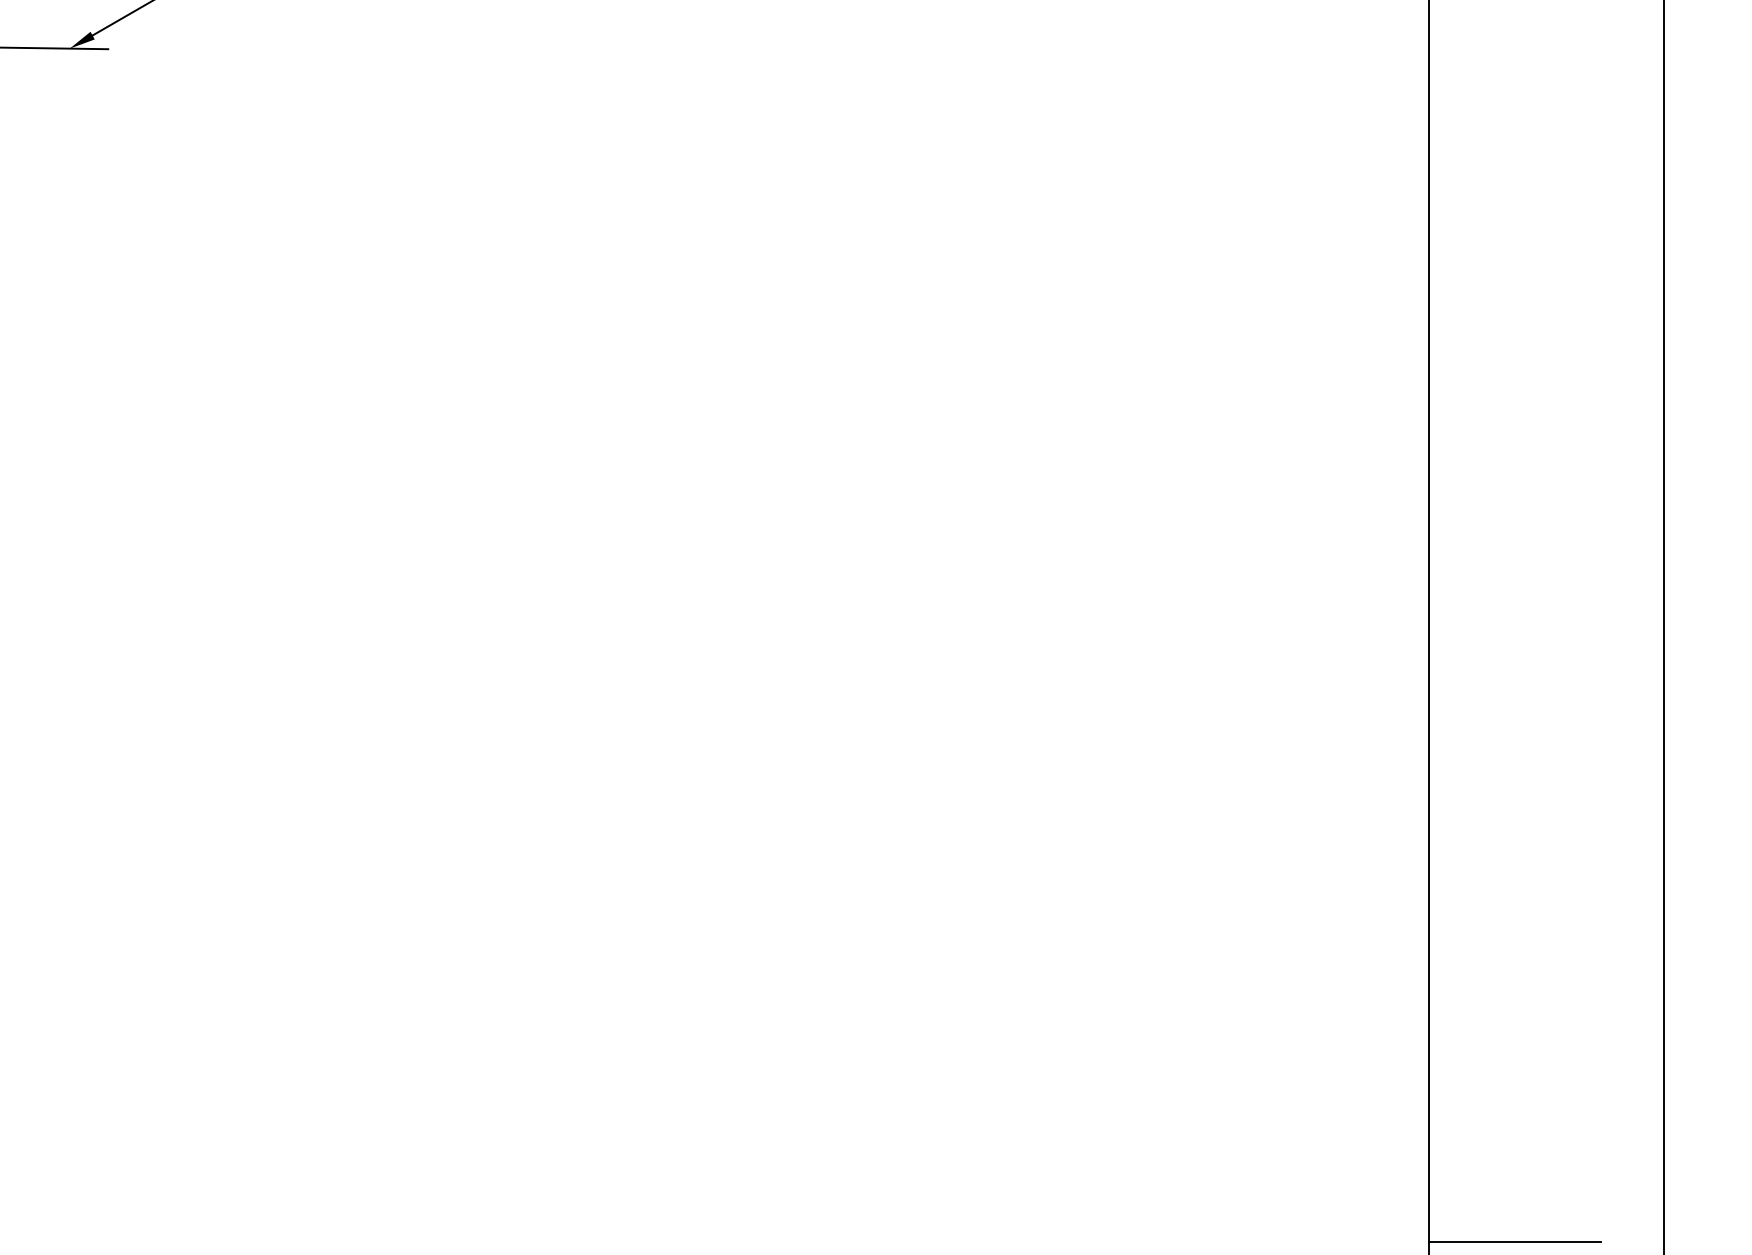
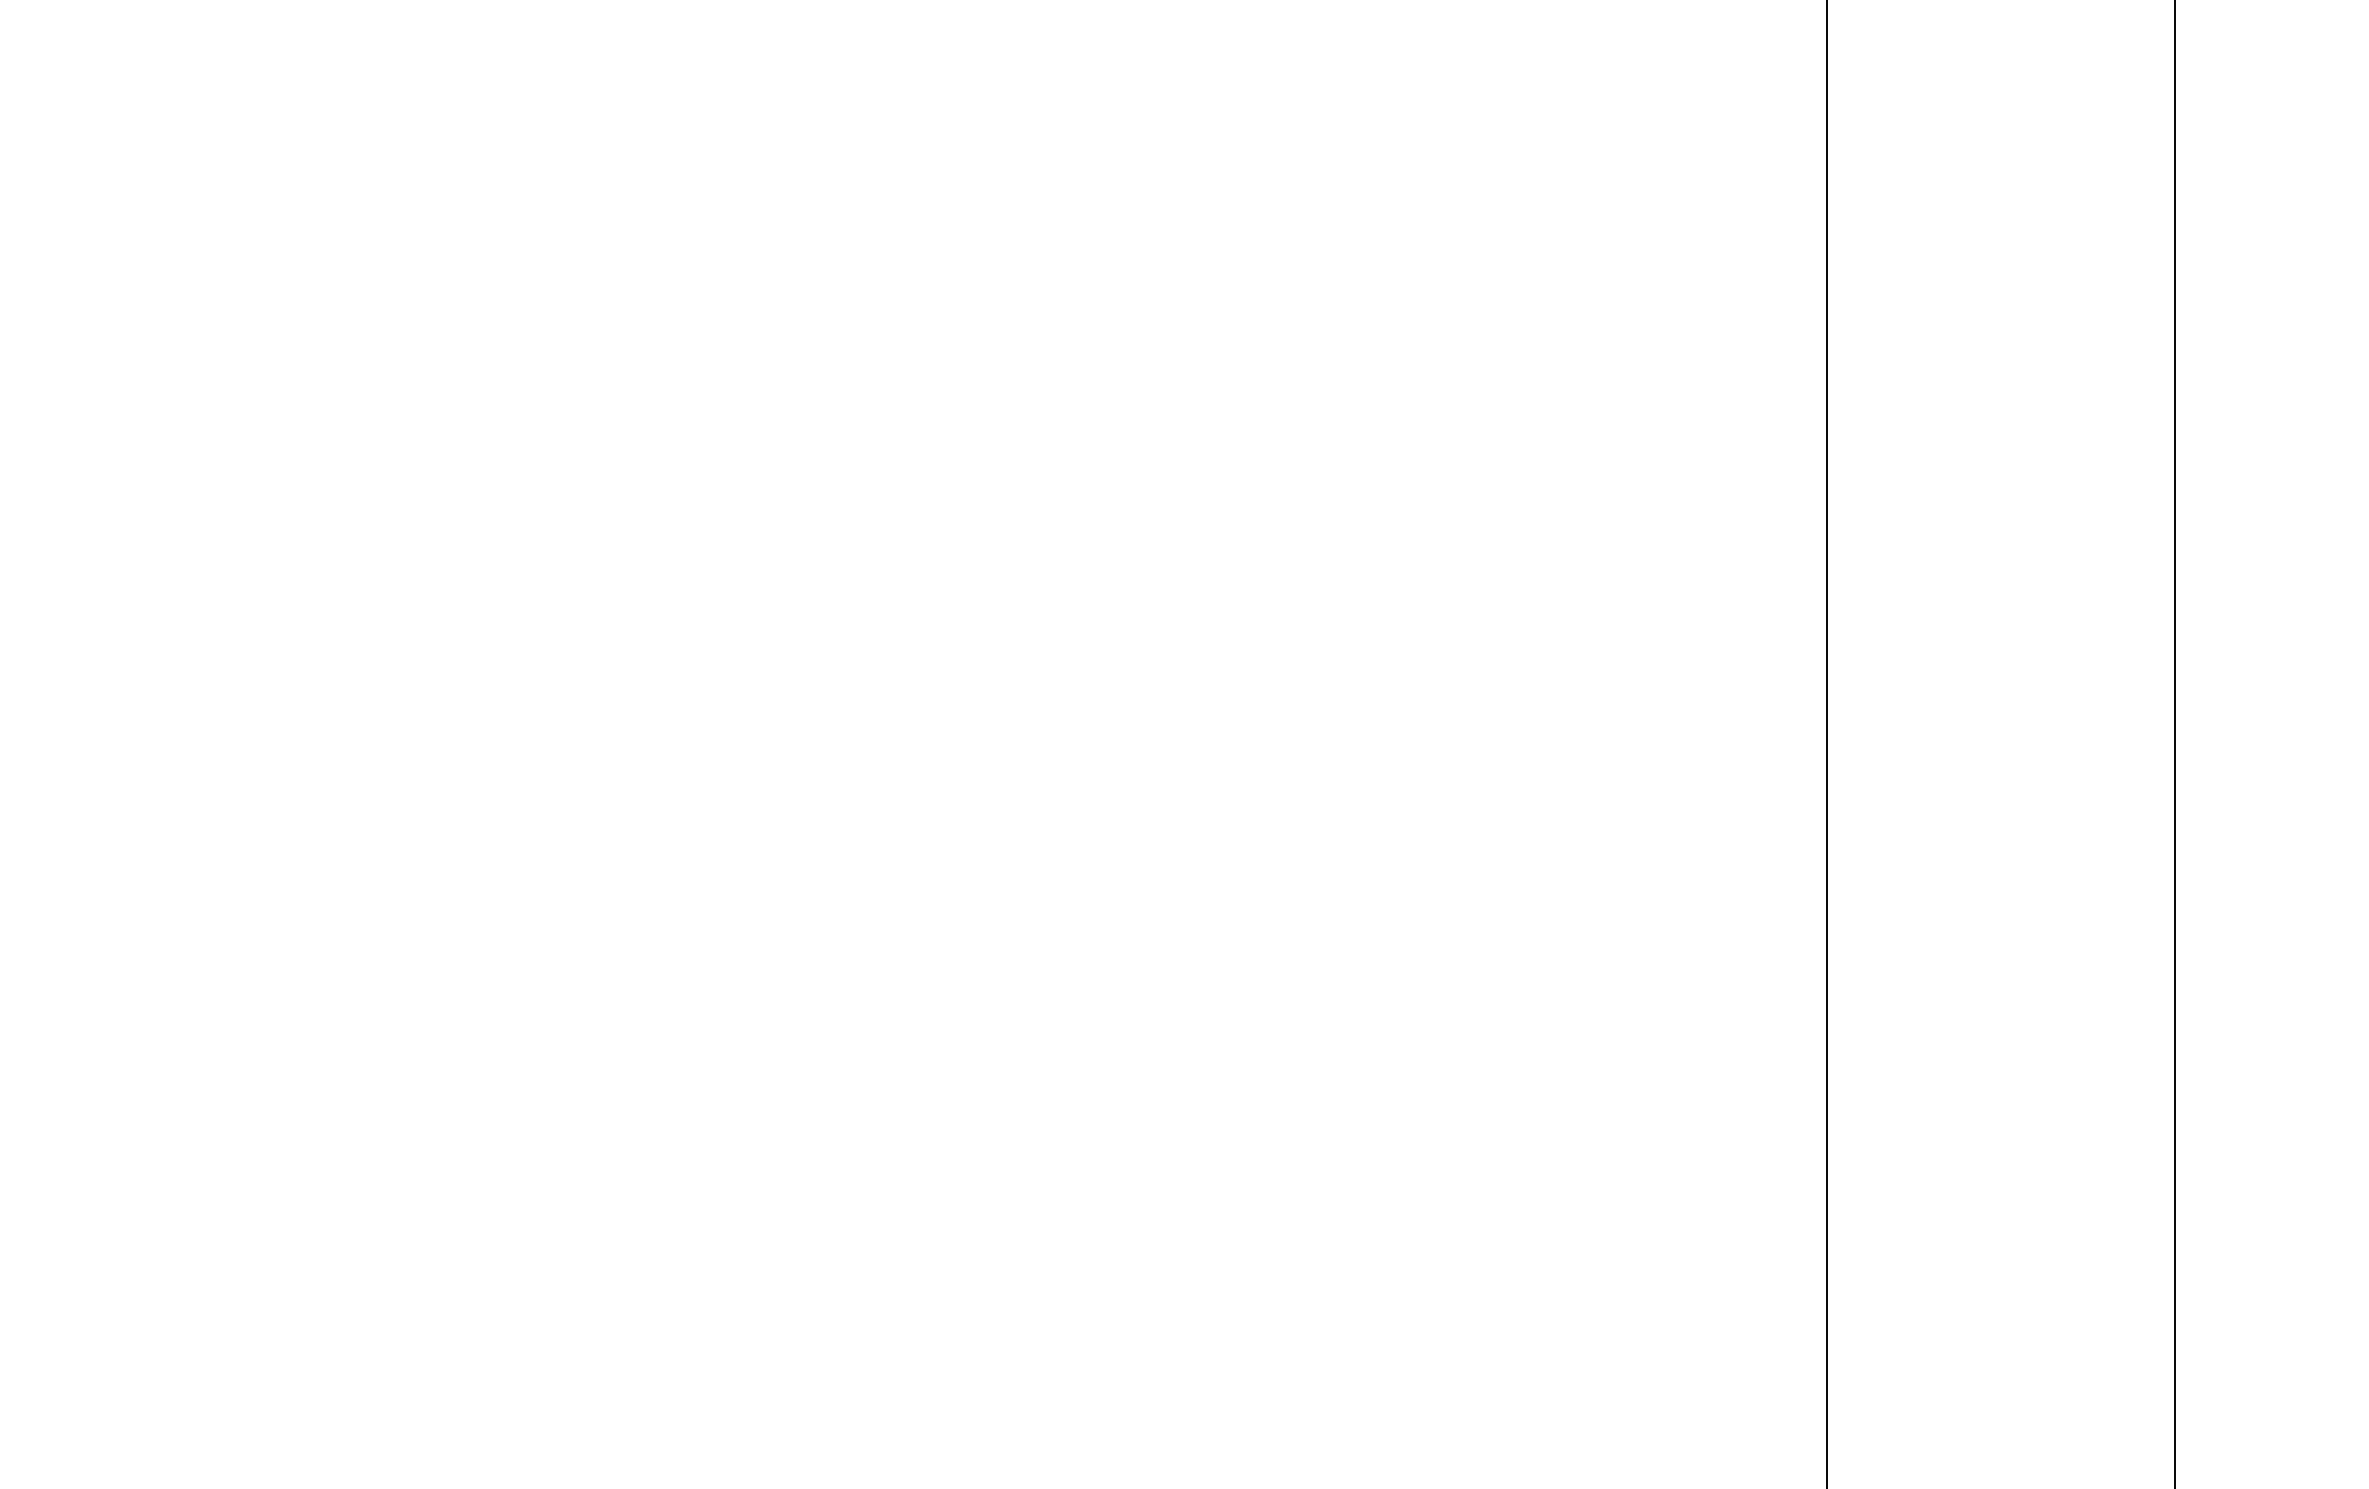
line: (1514, 1242) -> (1954, 1425), removed

